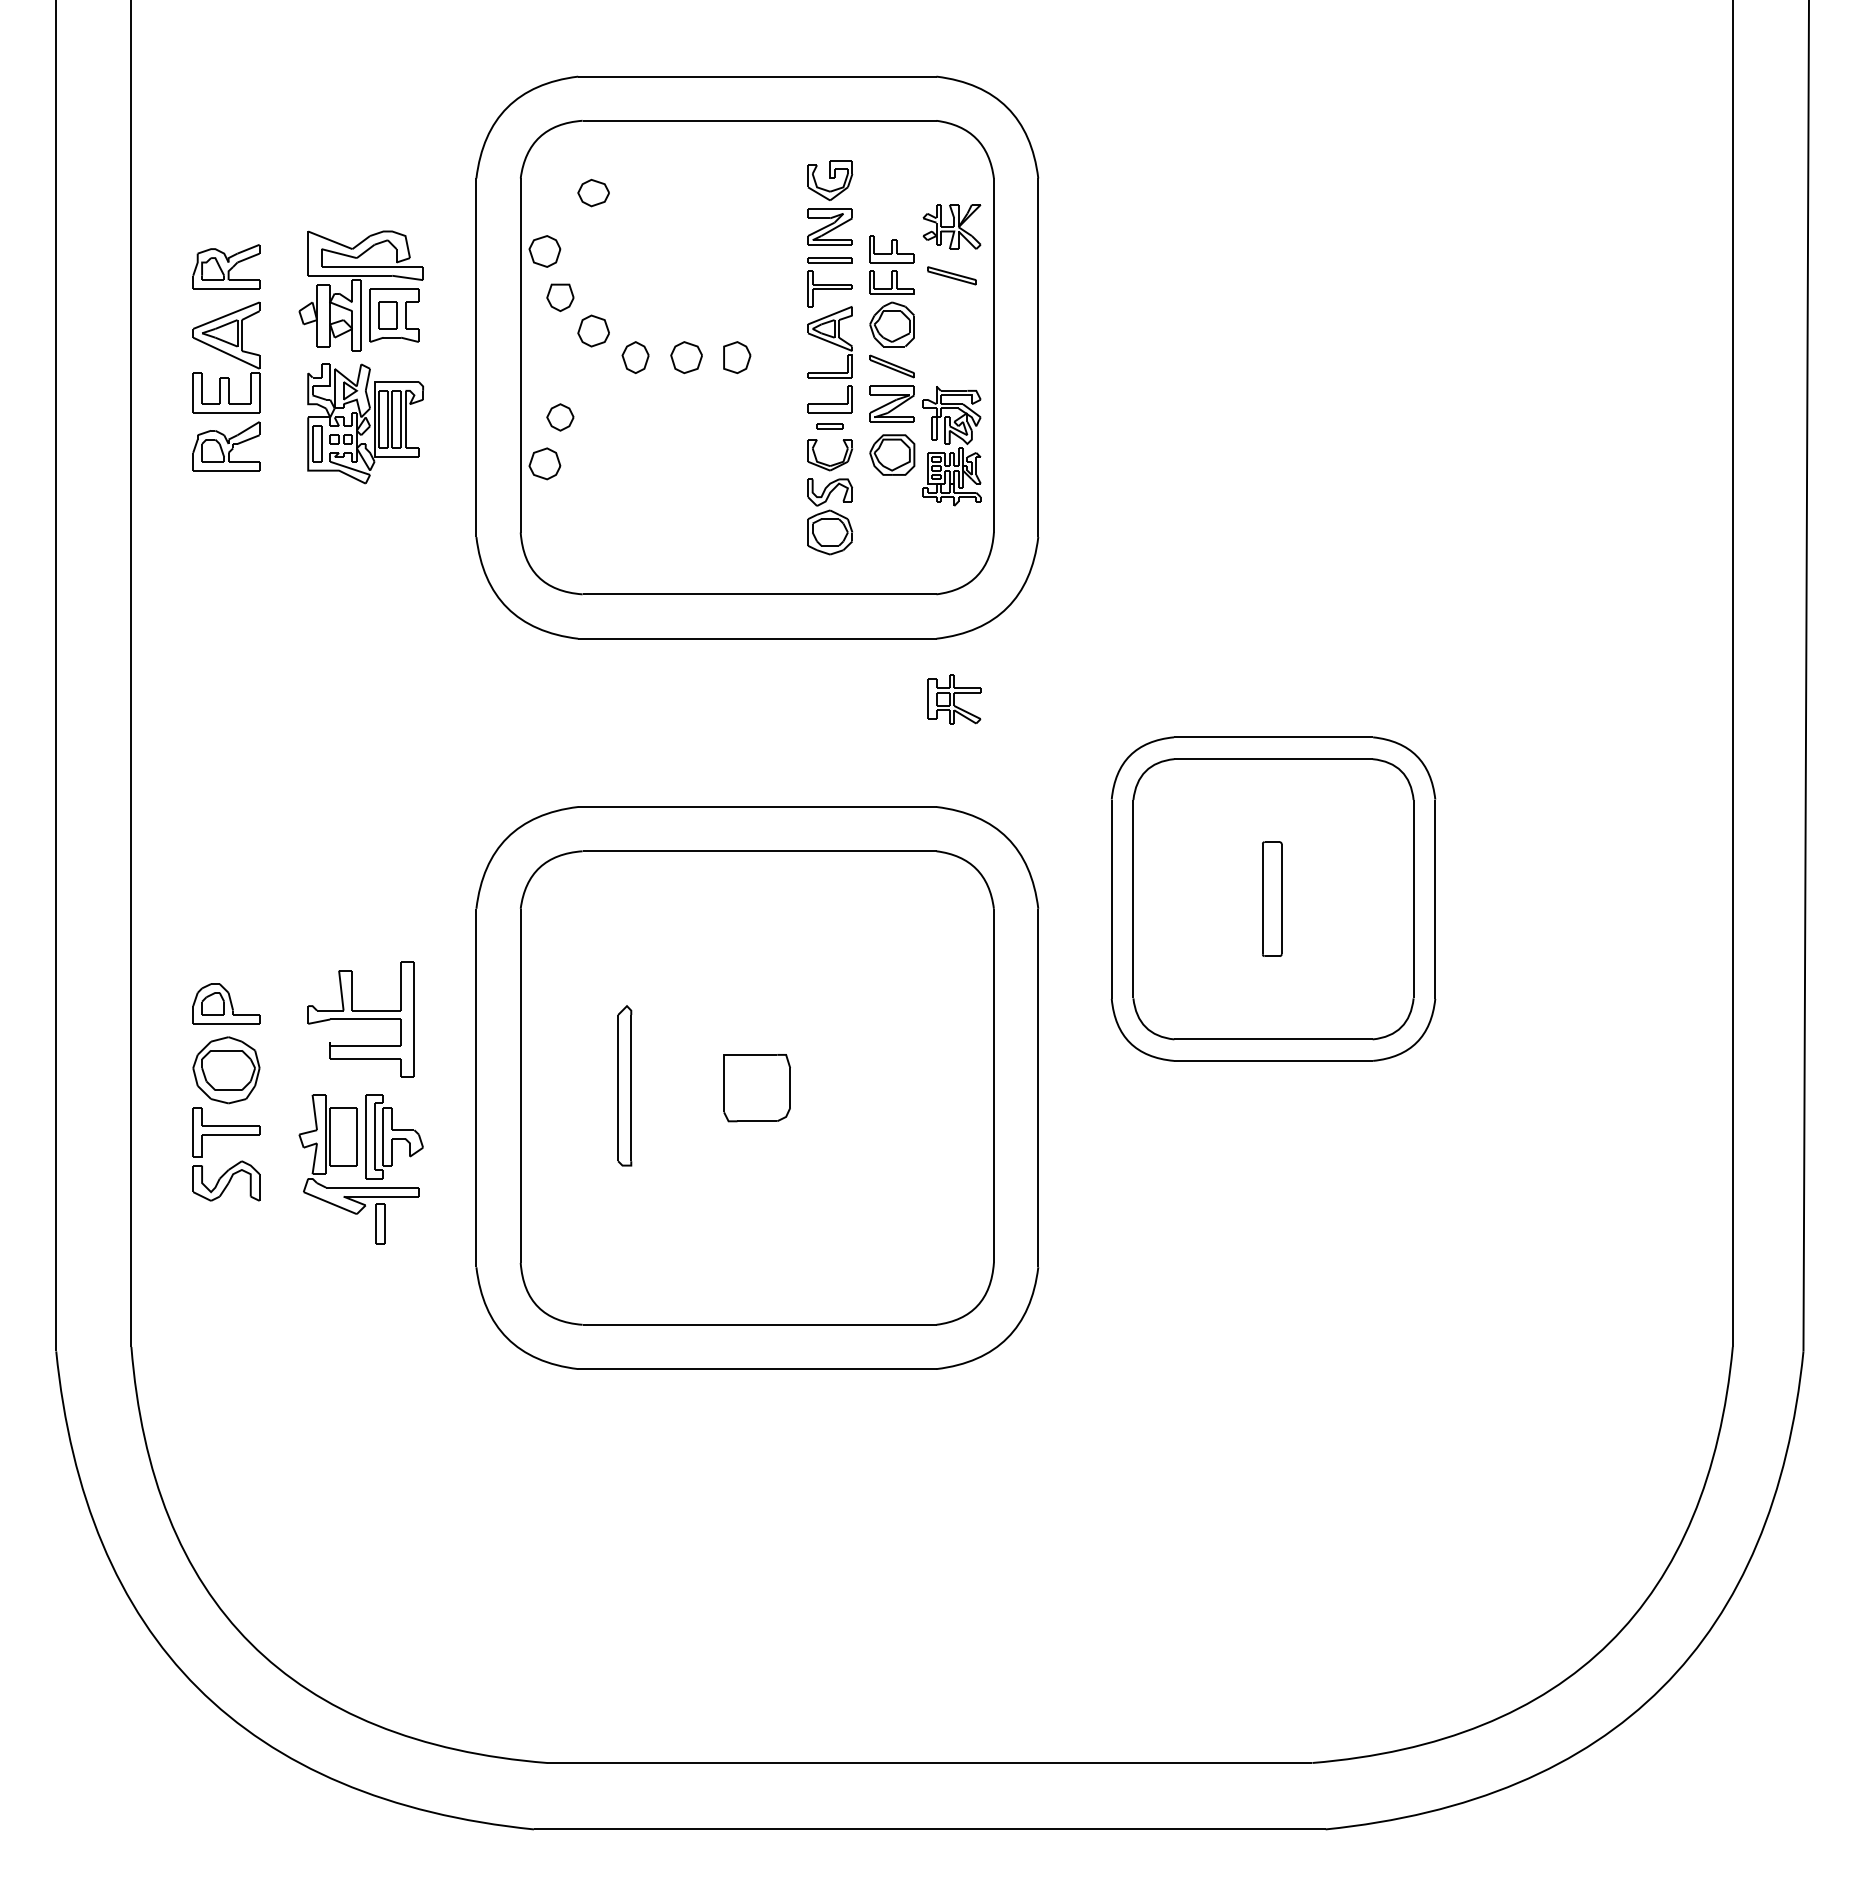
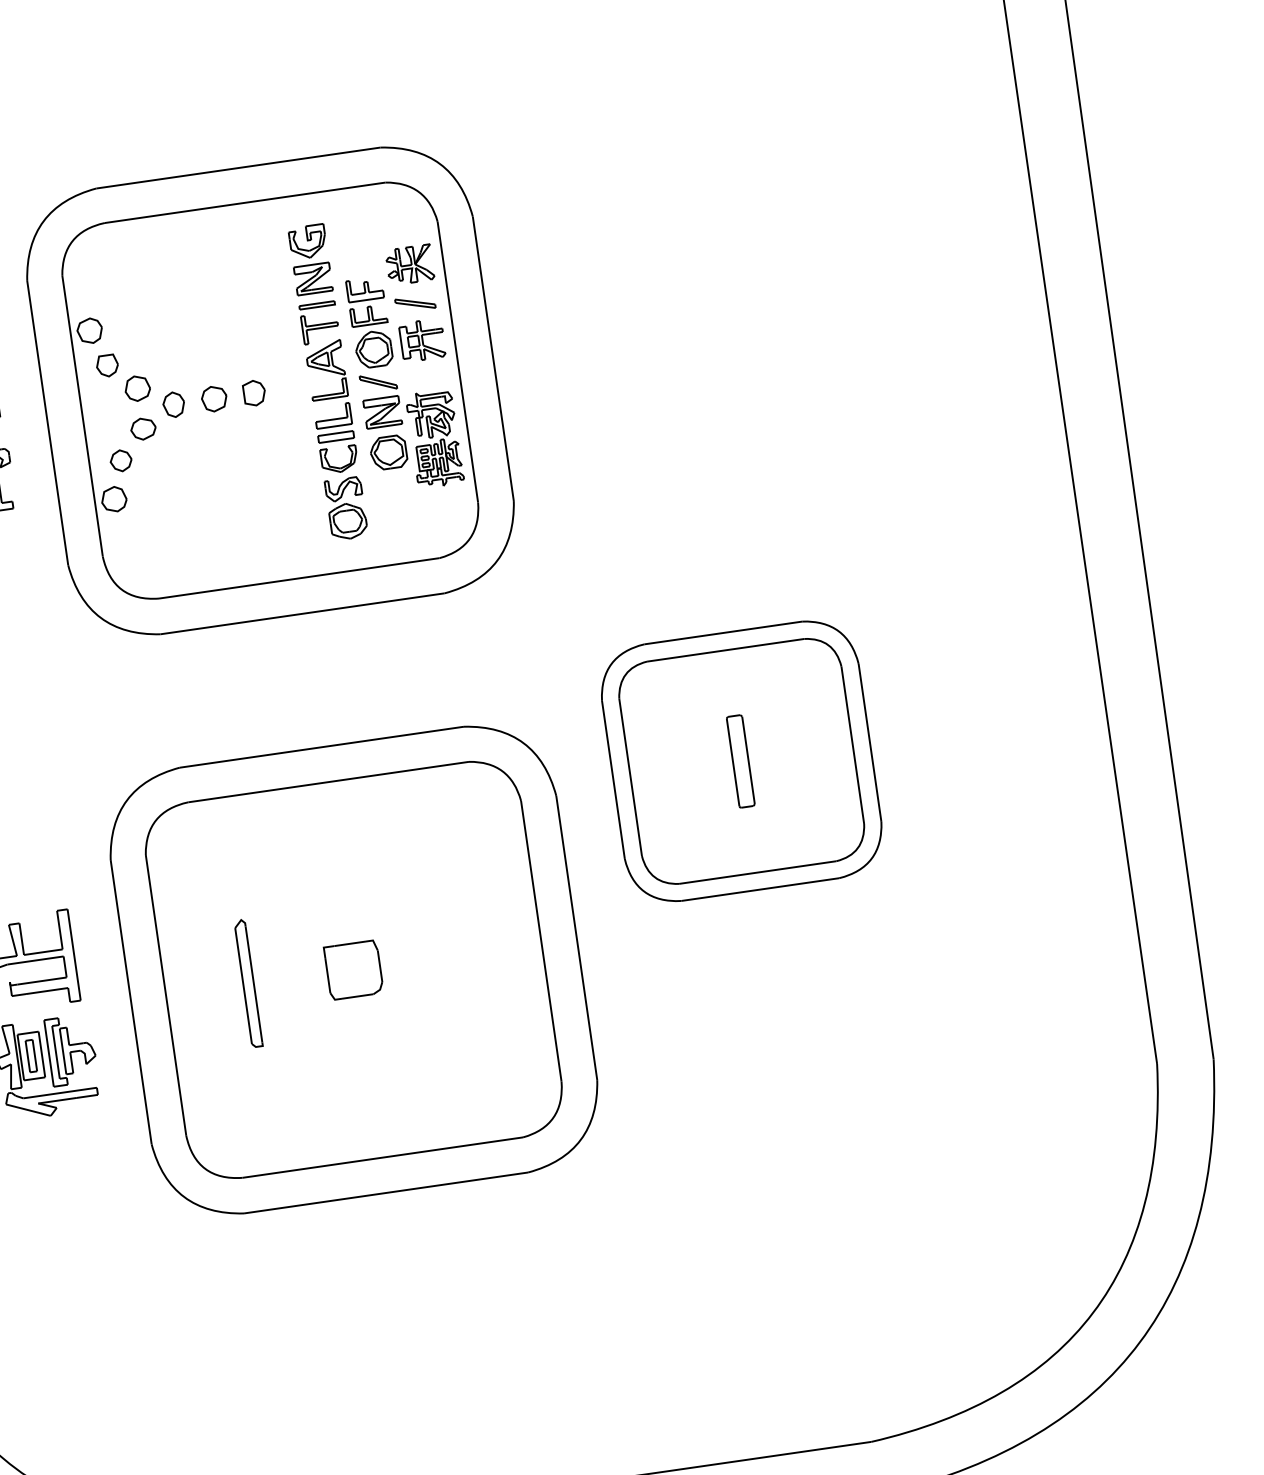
part: (593, 193) -> (143, 429), moved
part: (829, 426) -> (335, 437), size x1.67
part: (954, 699) -> (422, 340), moved
part: (380, 1223) -> (31, 1055), moved

